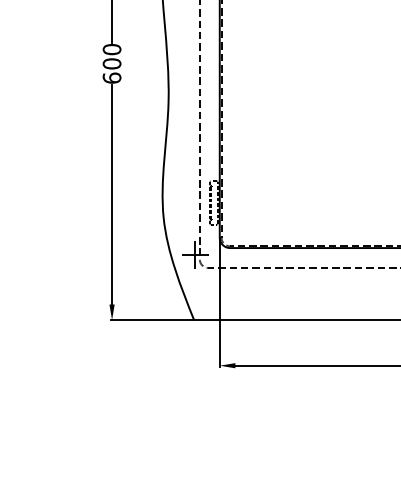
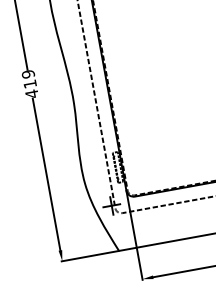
text: (111, 64) -> (29, 84), 600 -> 419

